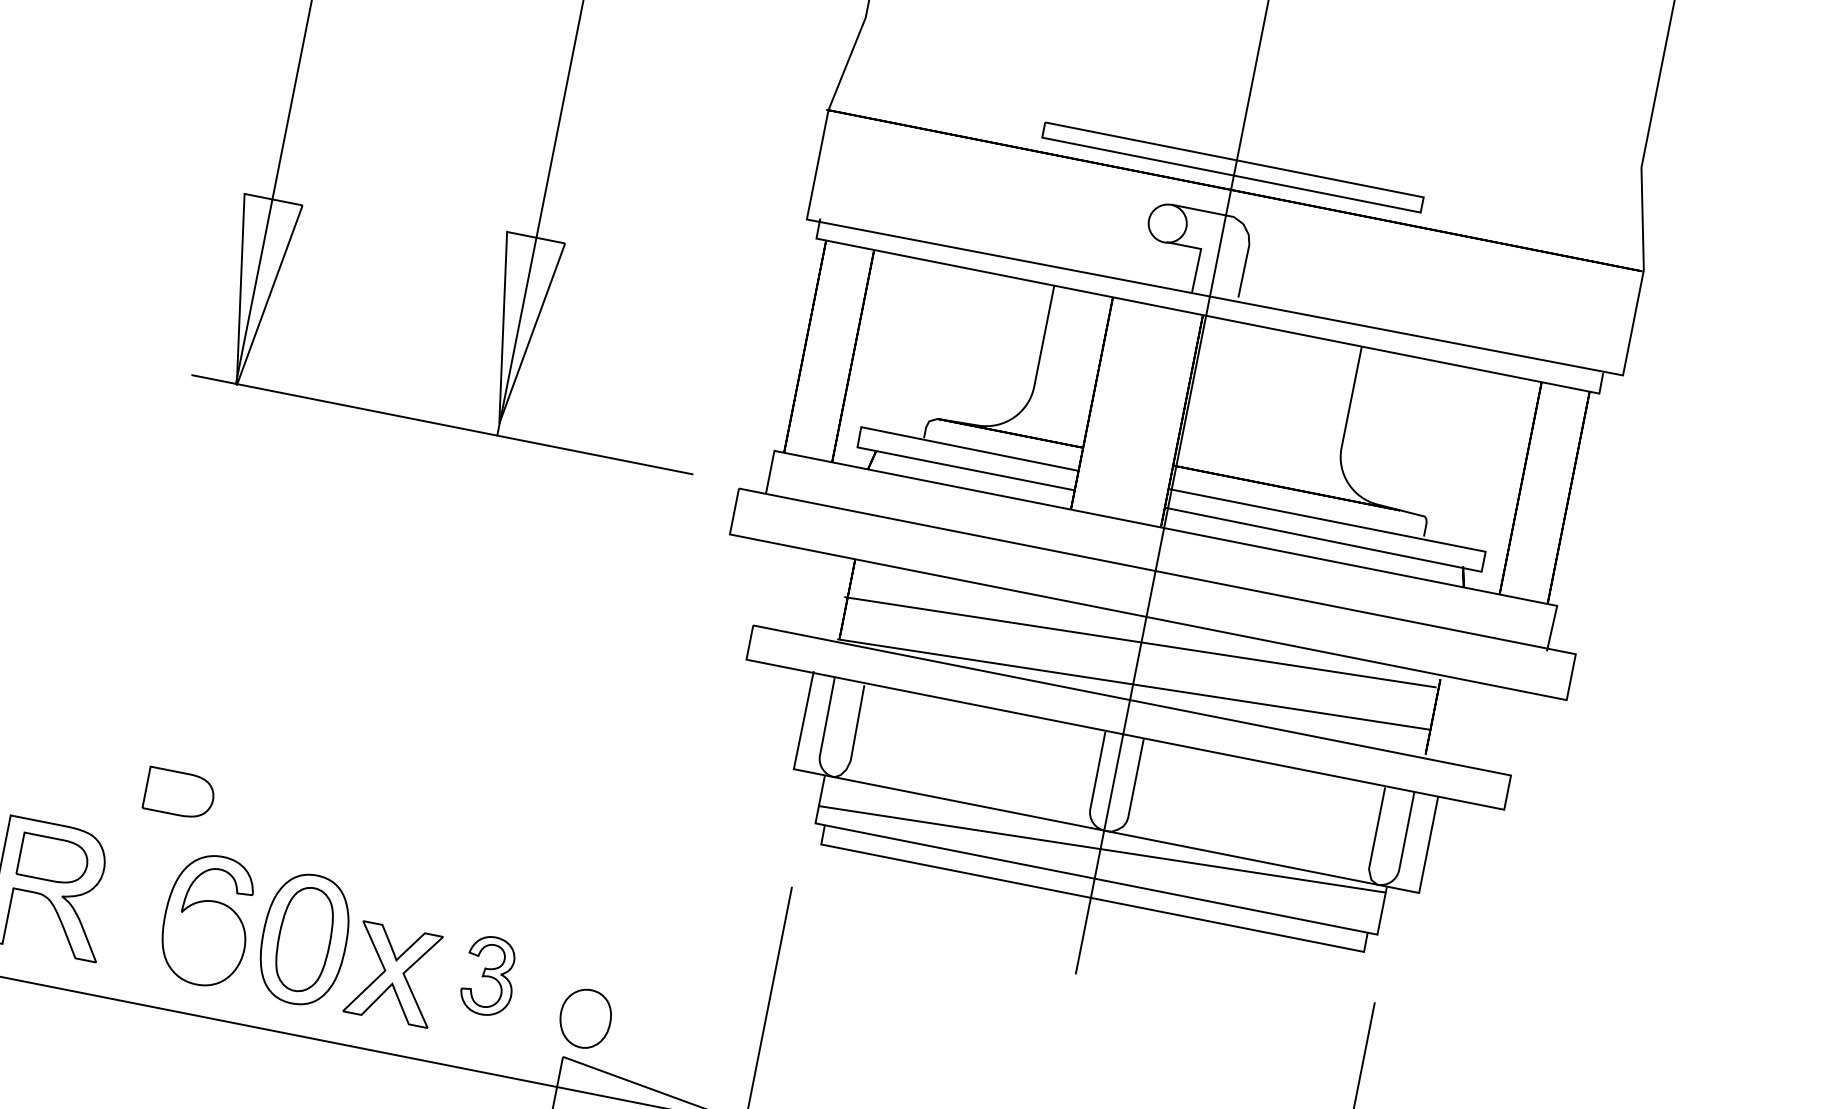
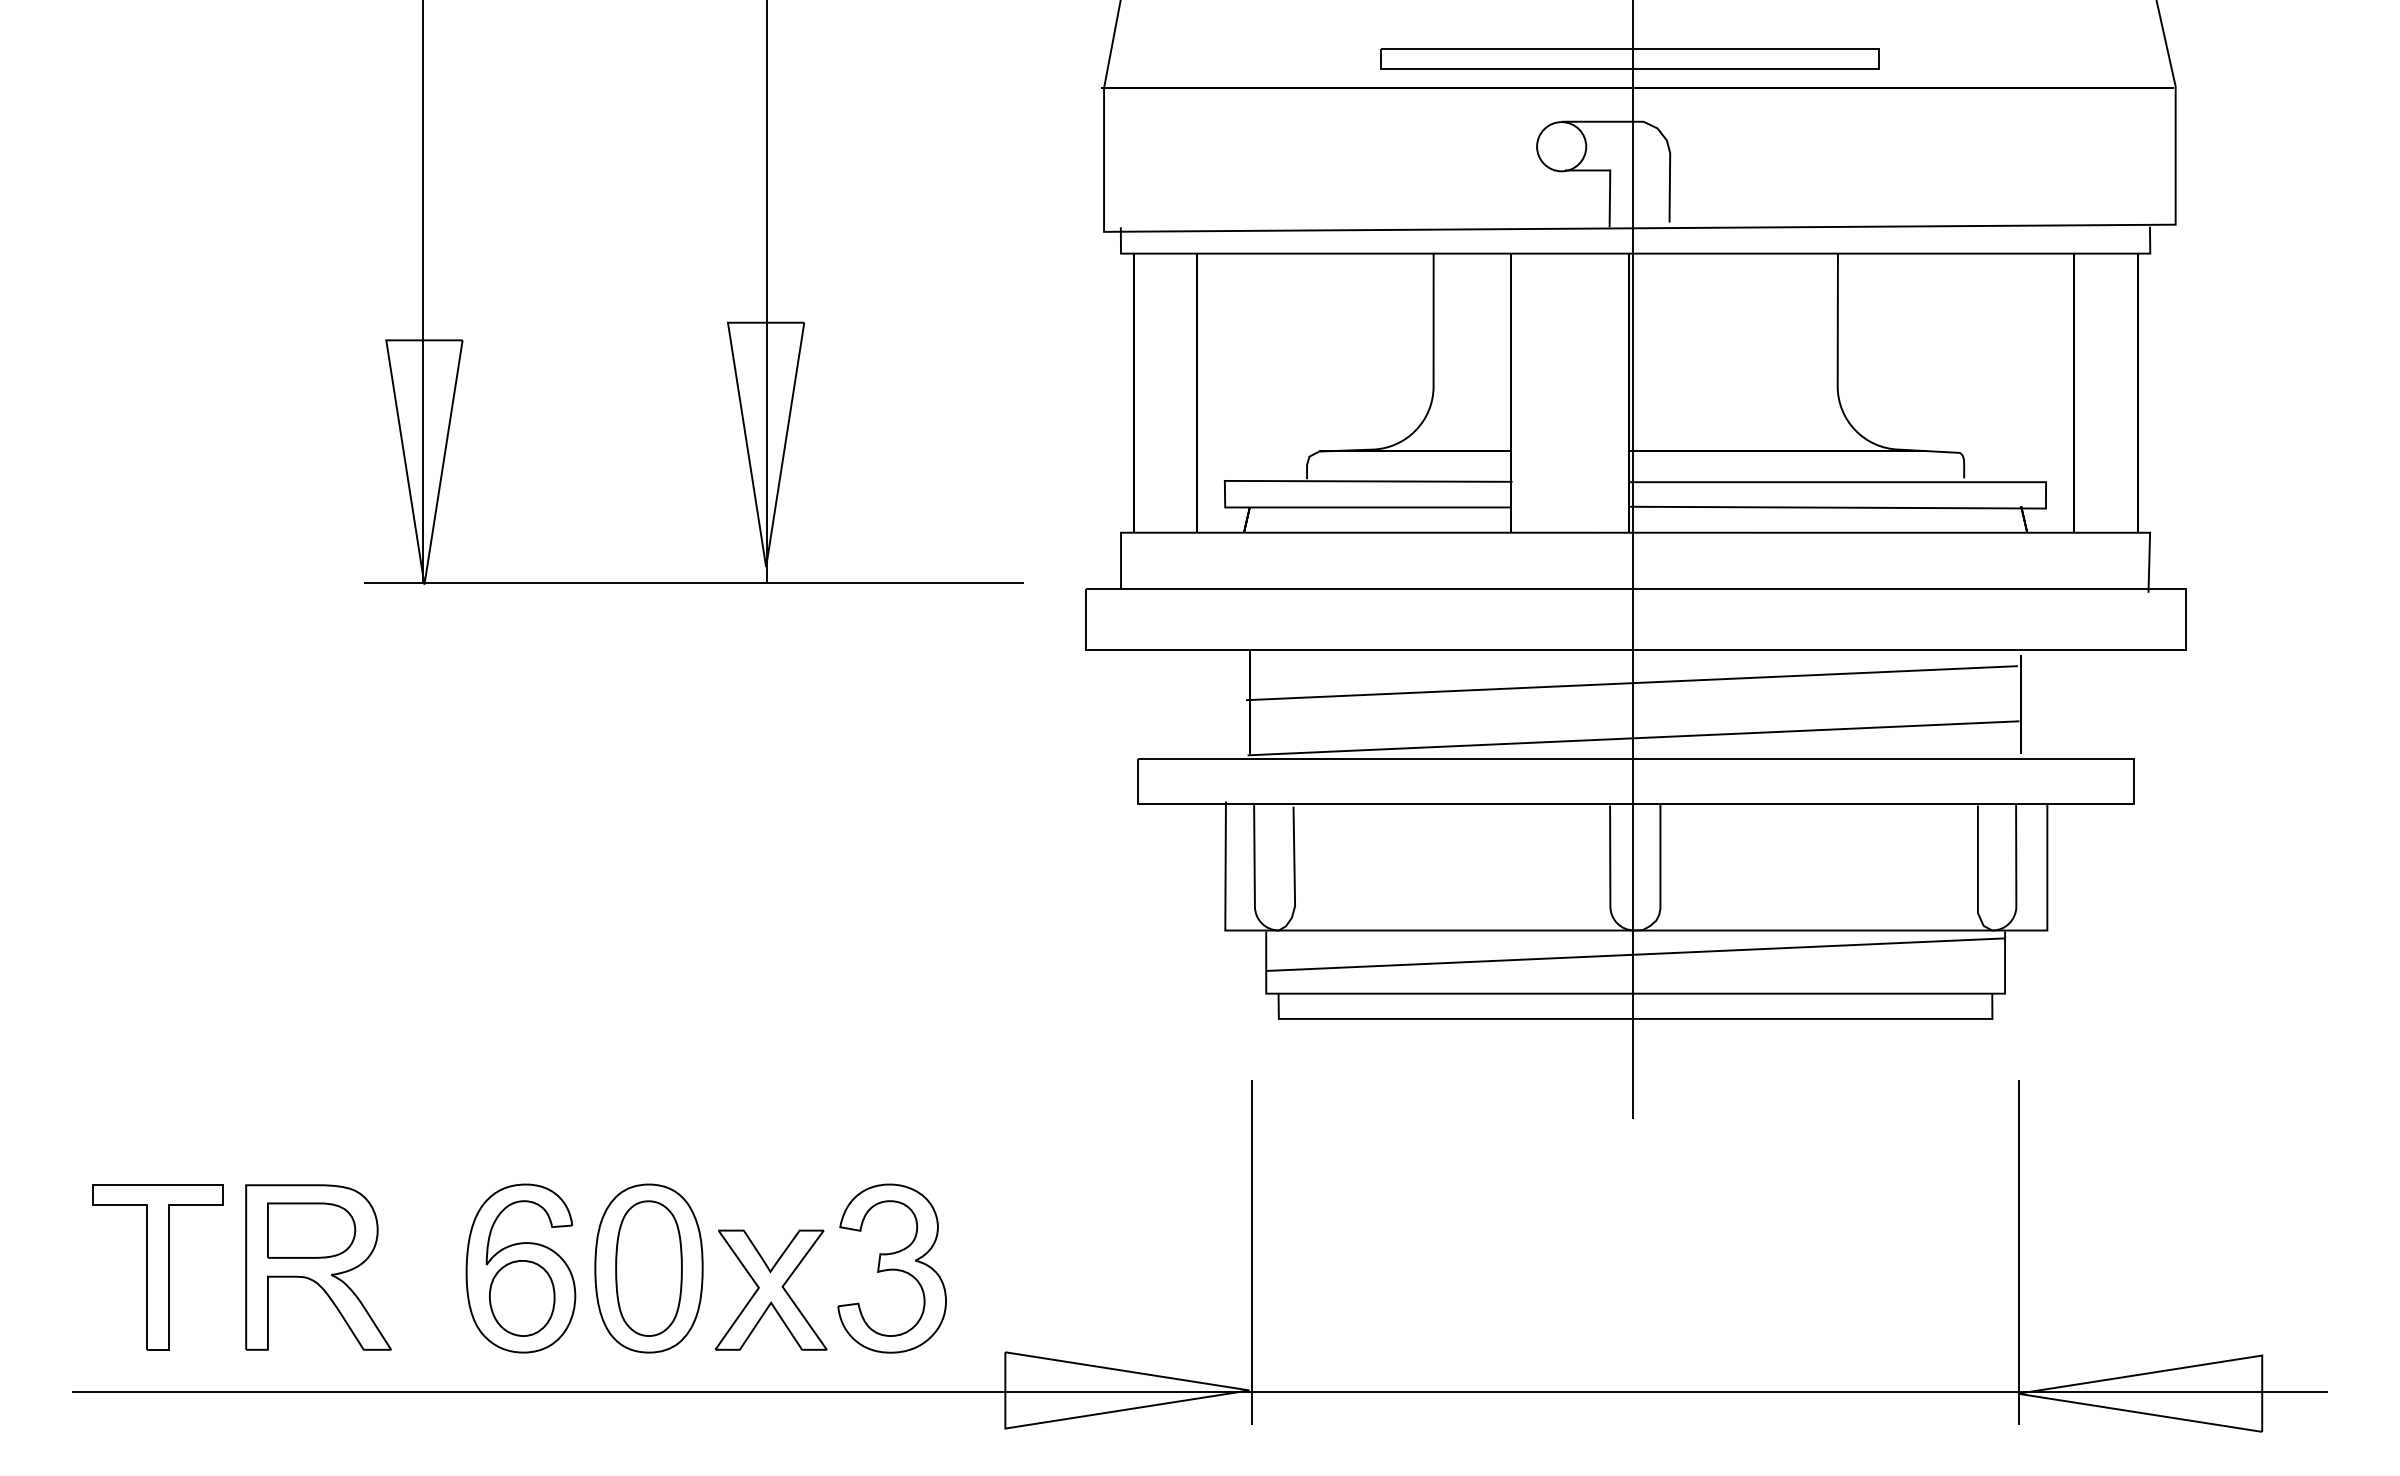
part: (179, 793) -> (454, 1115), removed
part: (489, 975) -> (891, 1268), size x1.67
part: (585, 1018) -> (522, 1298), moved

